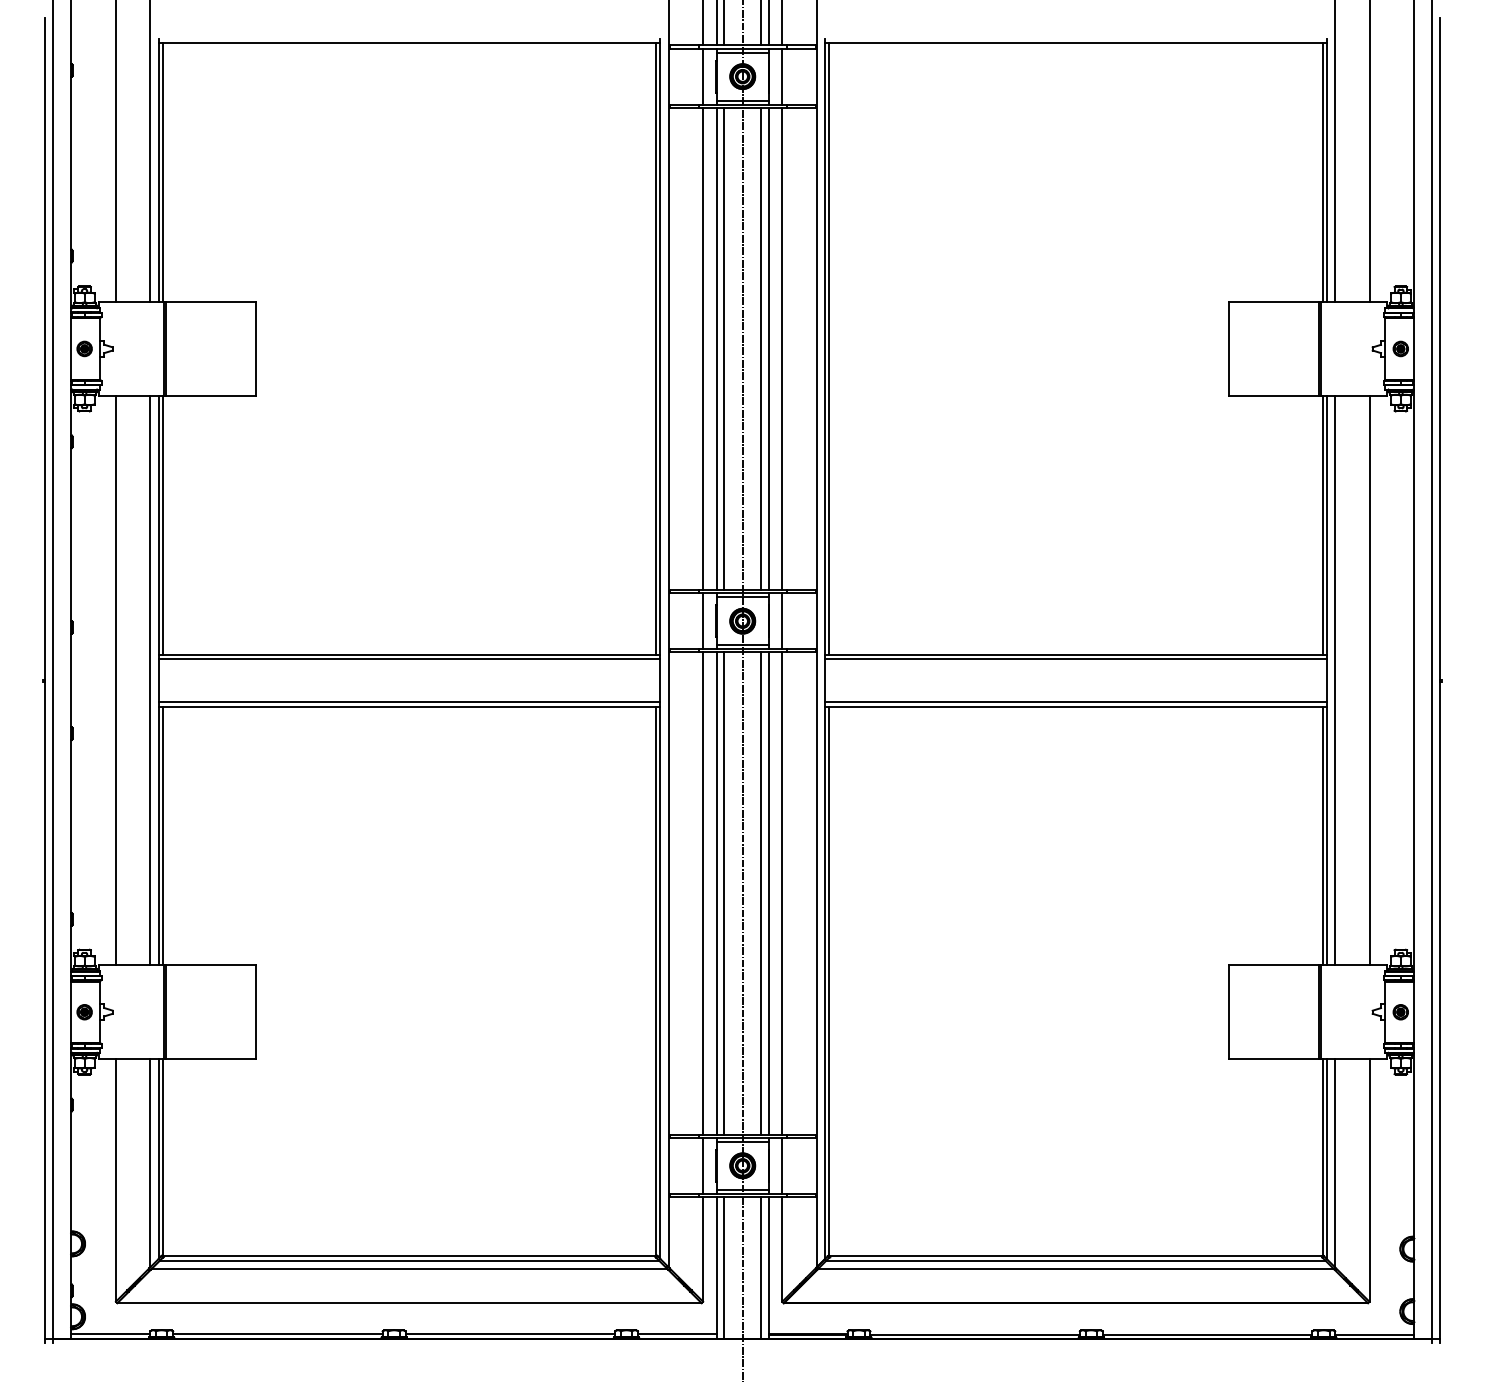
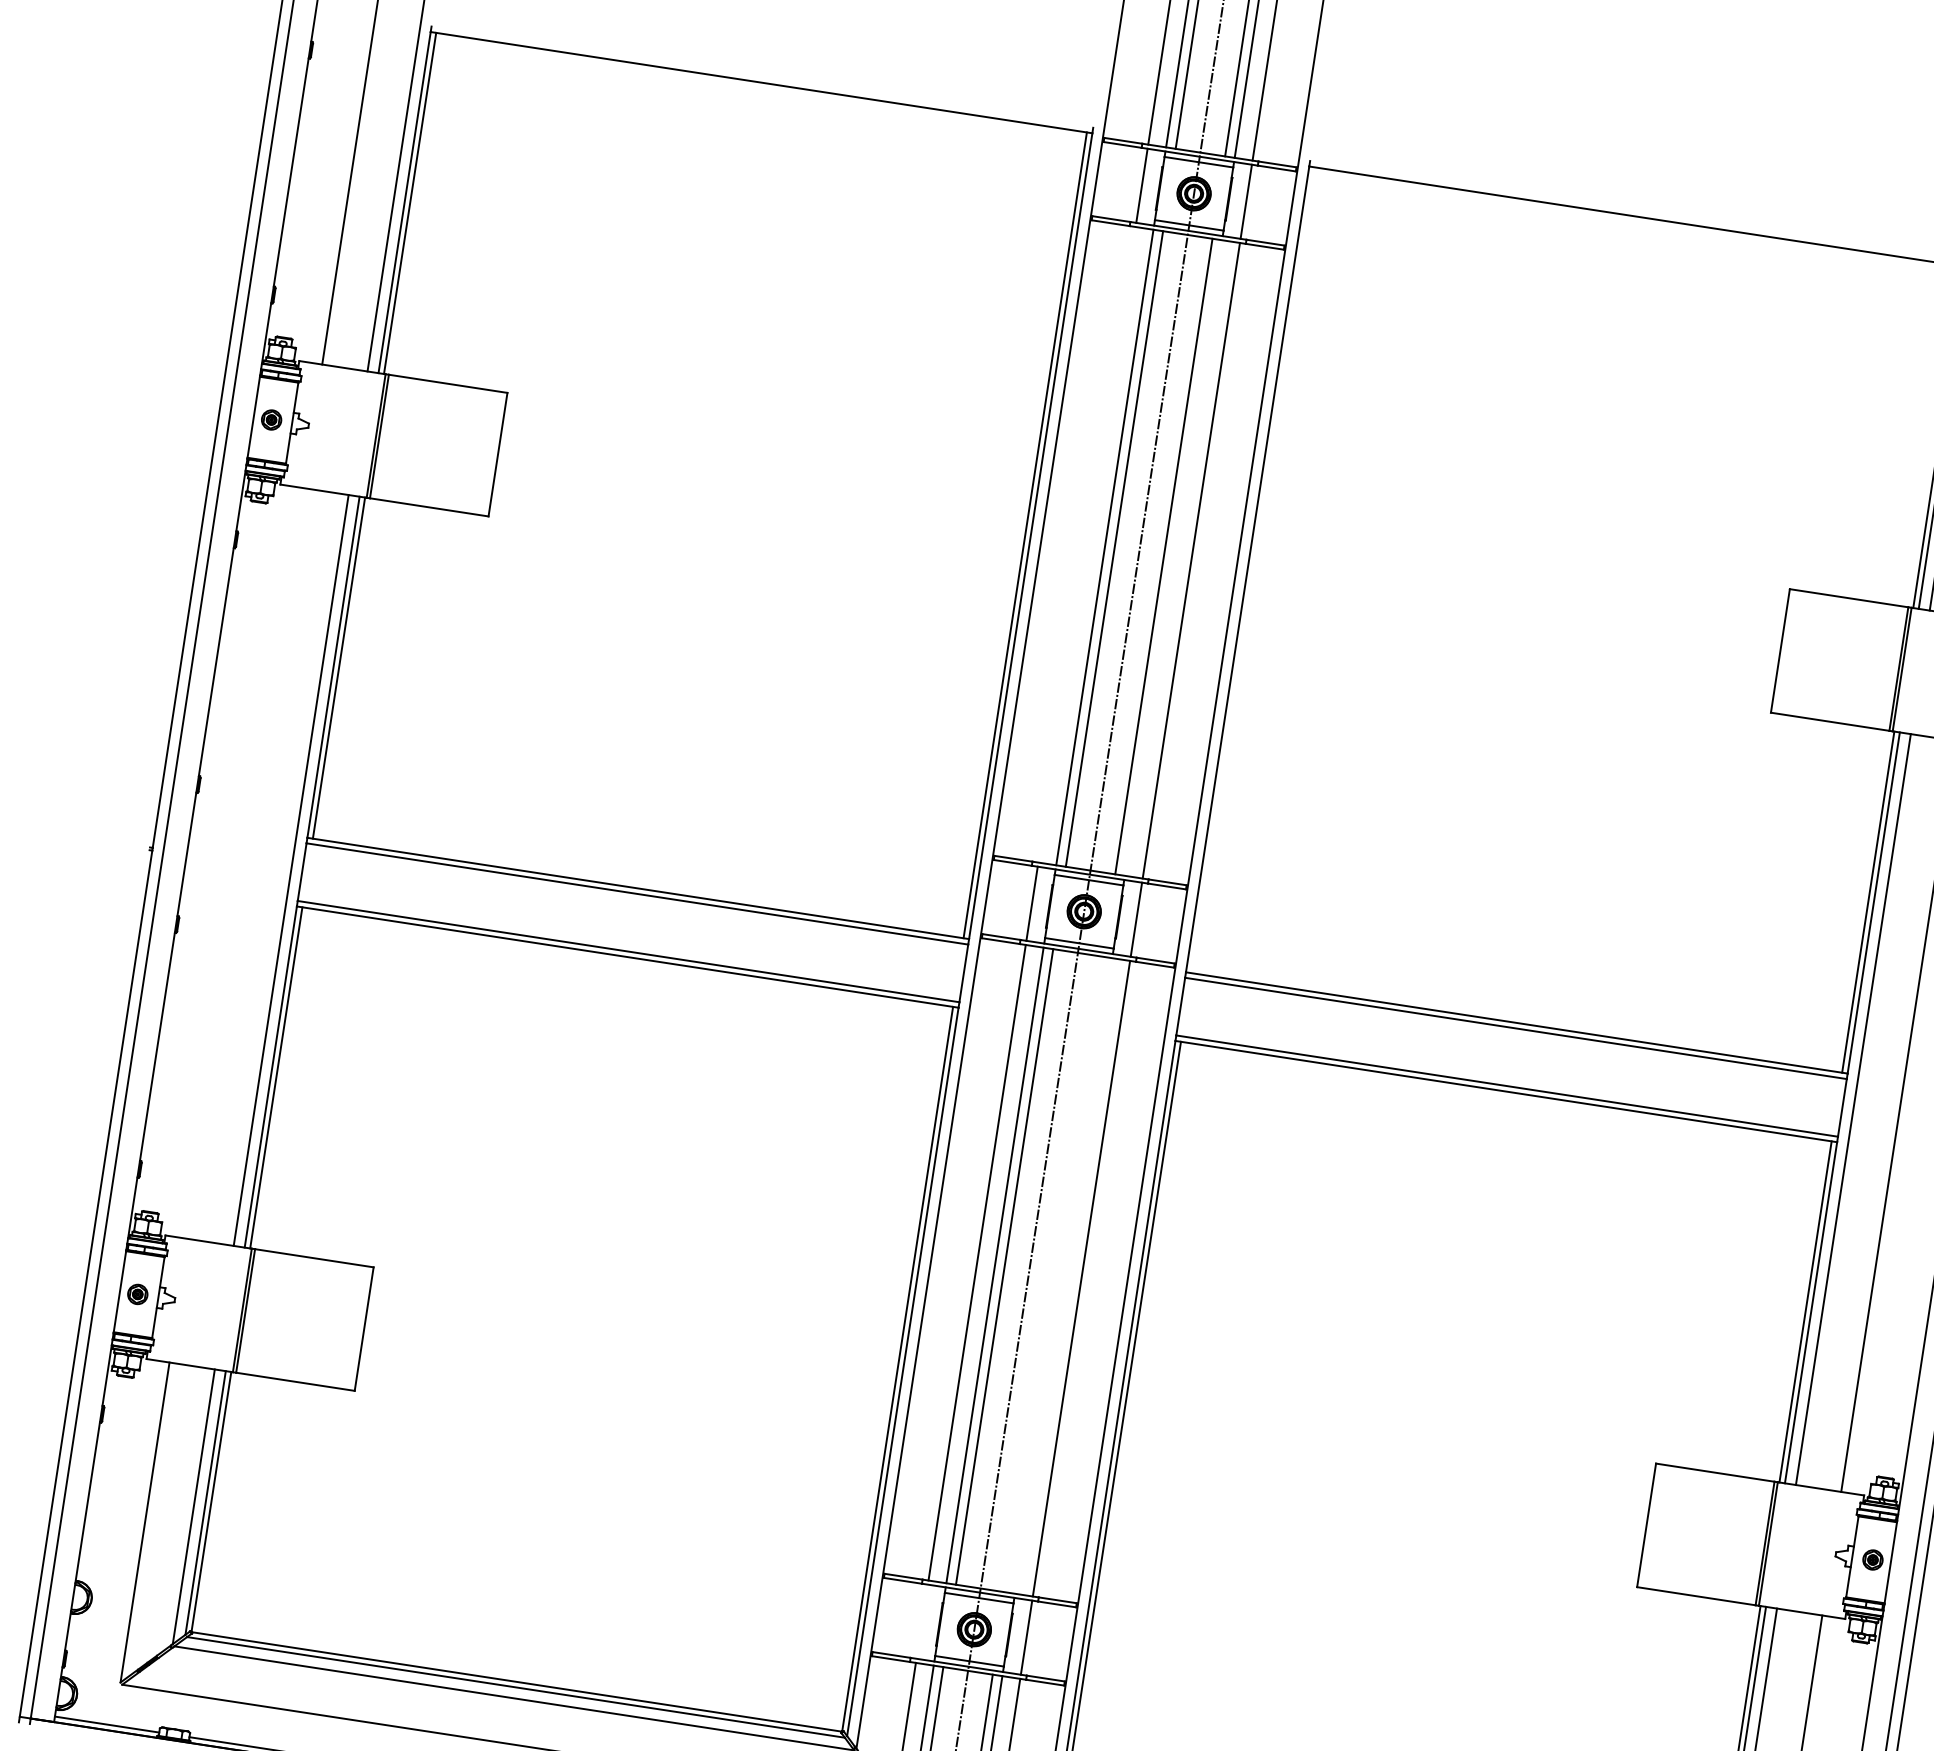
line: (703, 348) -> (1087, 544), removed
line: (768, 348) -> (1173, 557), removed
line: (829, 348) -> (1253, 569), removed
line: (115, 680) -> (245, 863), removed
line: (761, 893) -> (1054, 1274), removed
line: (768, 893) -> (1063, 1275), removed
line: (703, 1165) -> (922, 1621), removed

